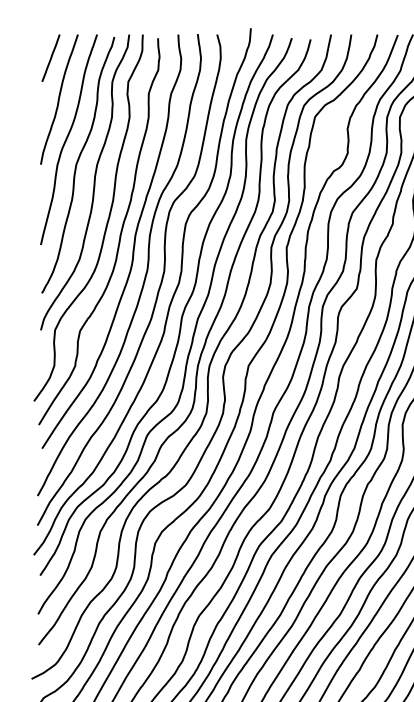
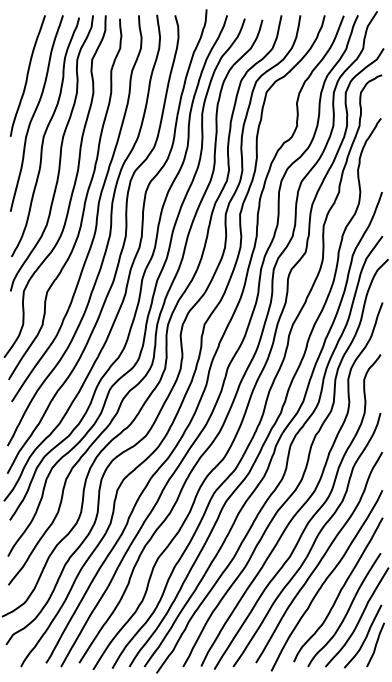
line: (50, 58) -> (19, 37), removed

